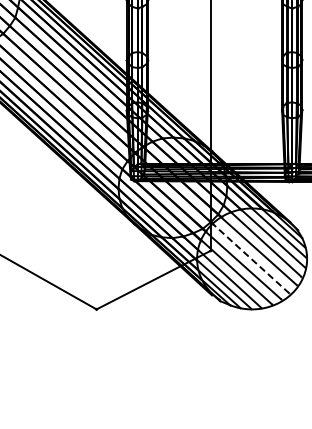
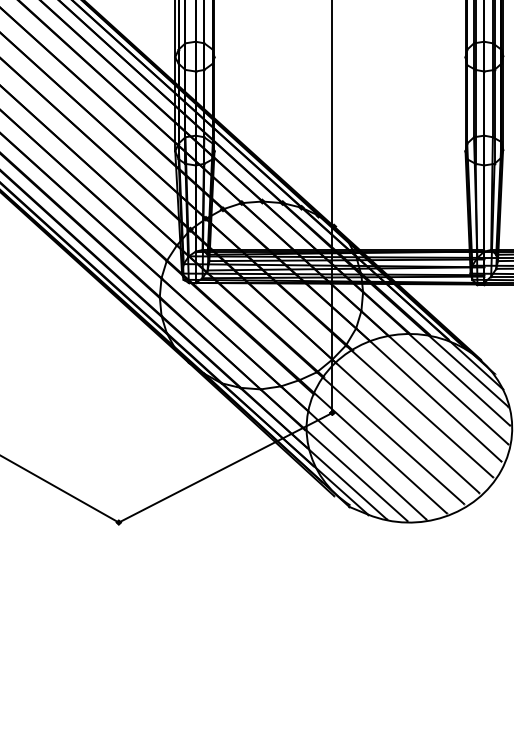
line: (249, 257) -> (404, 425), dashed -> solid

